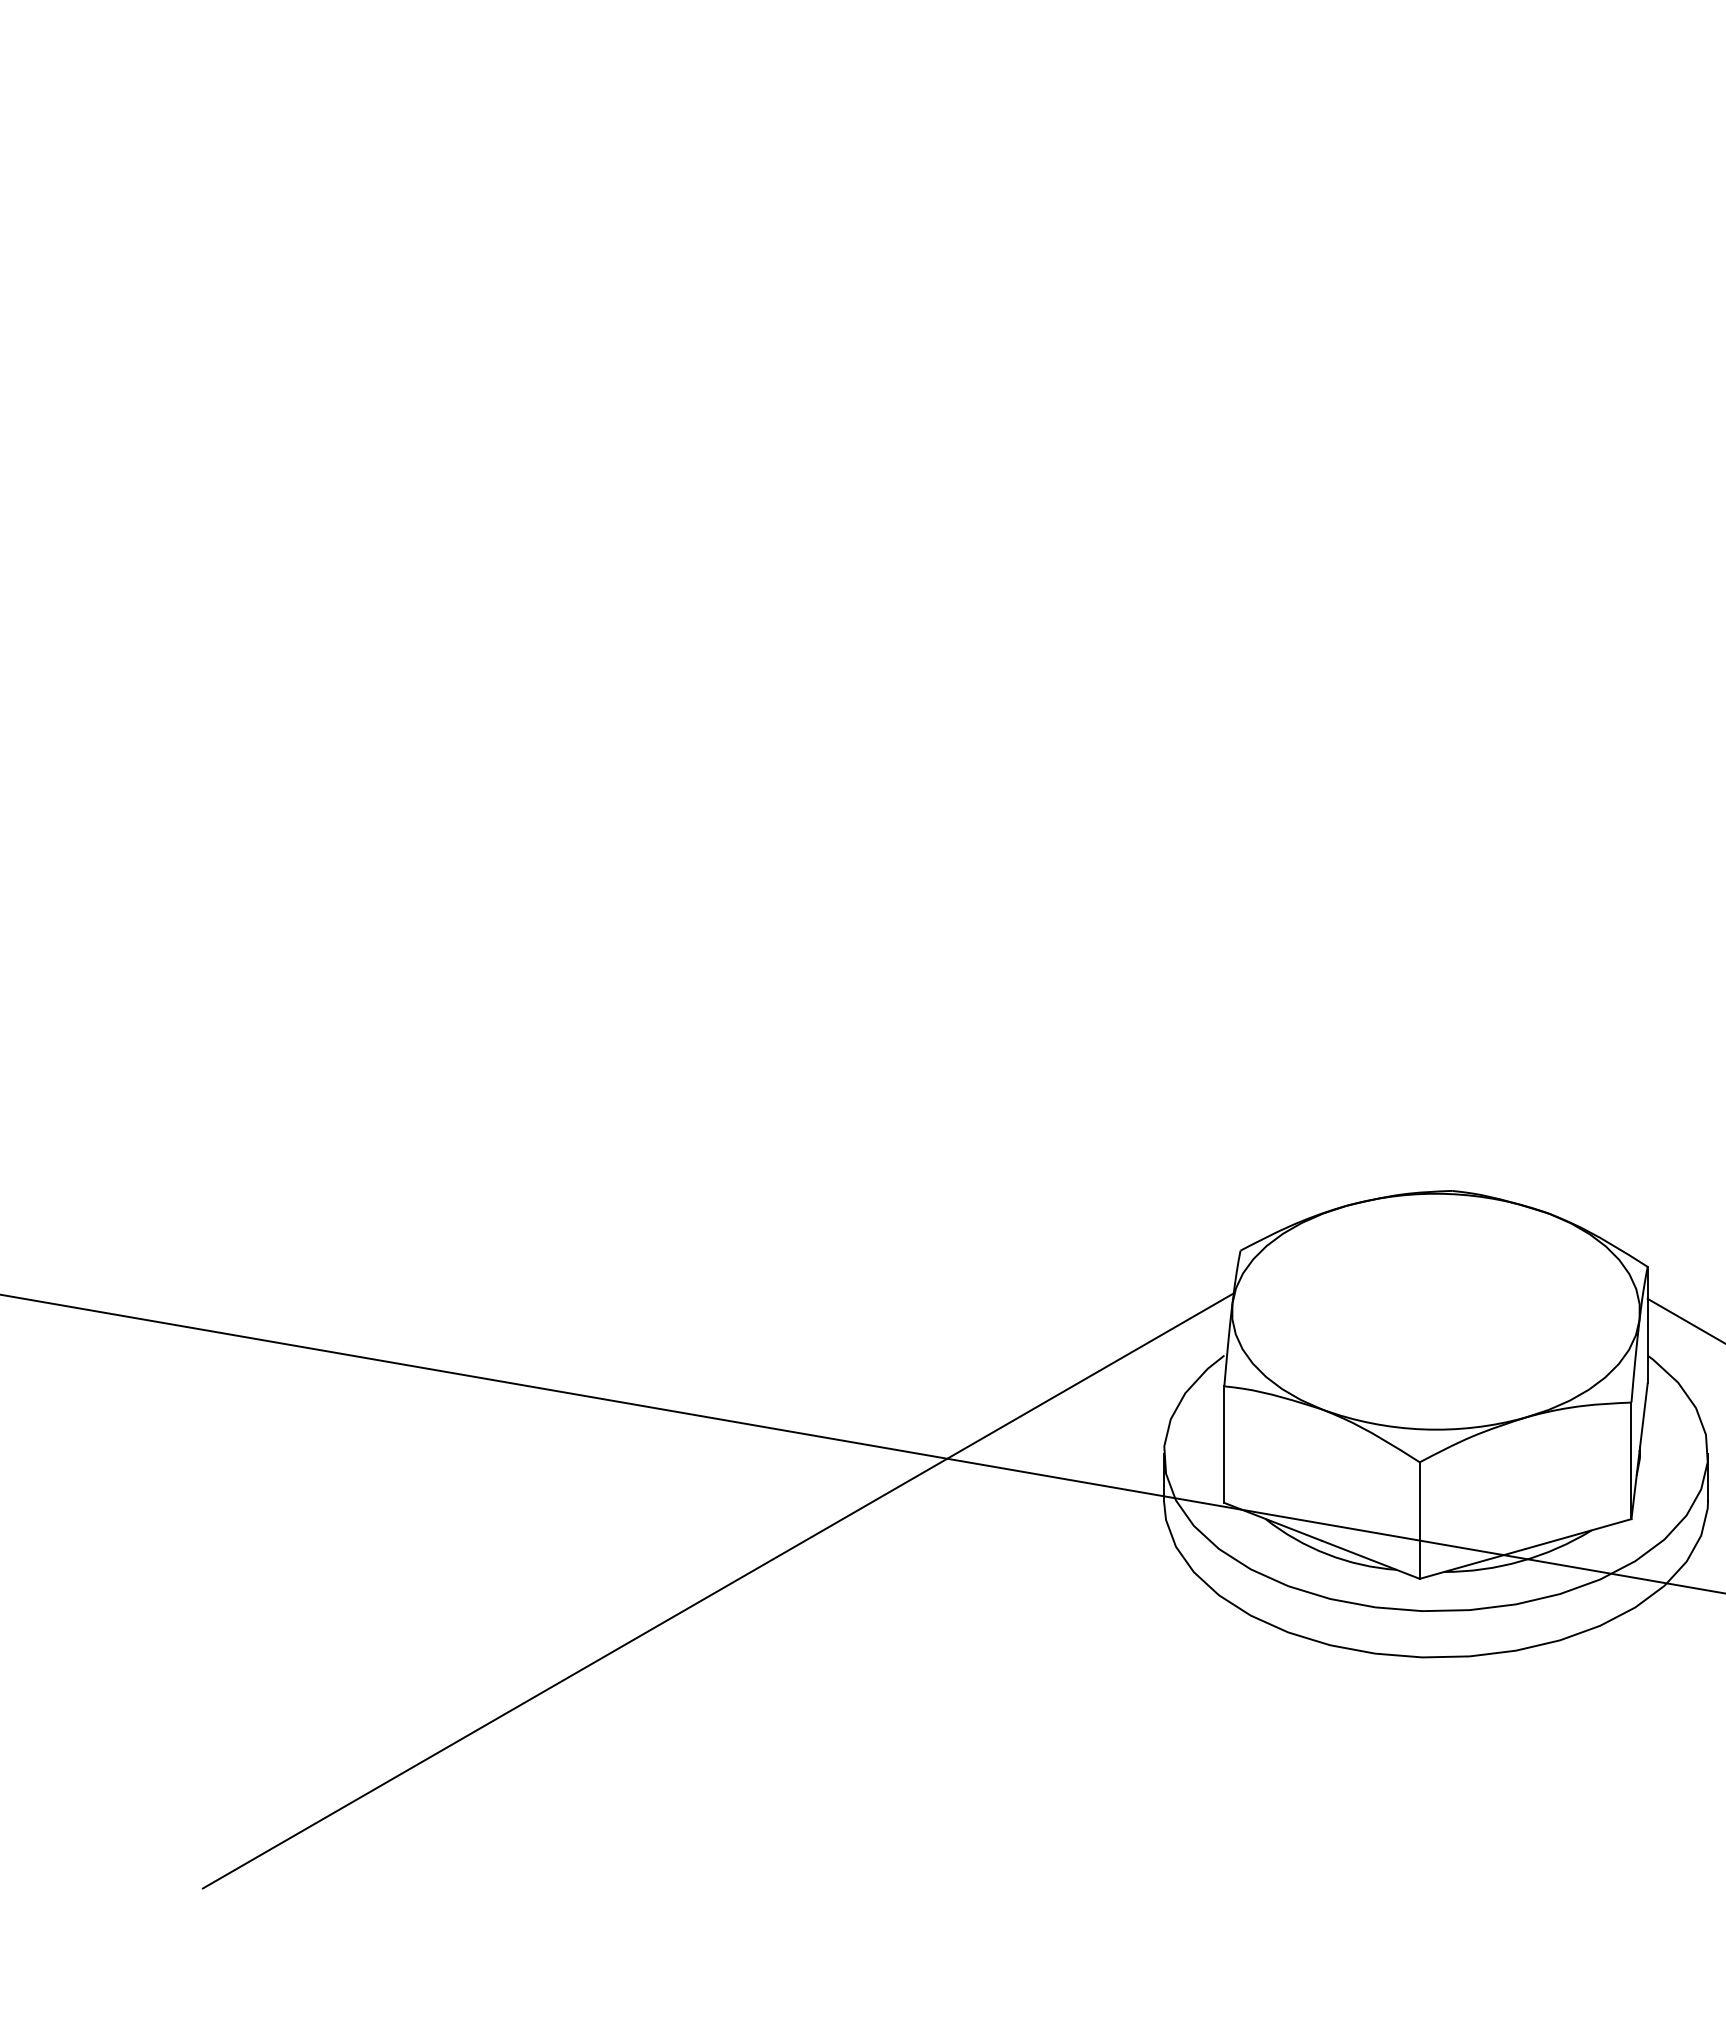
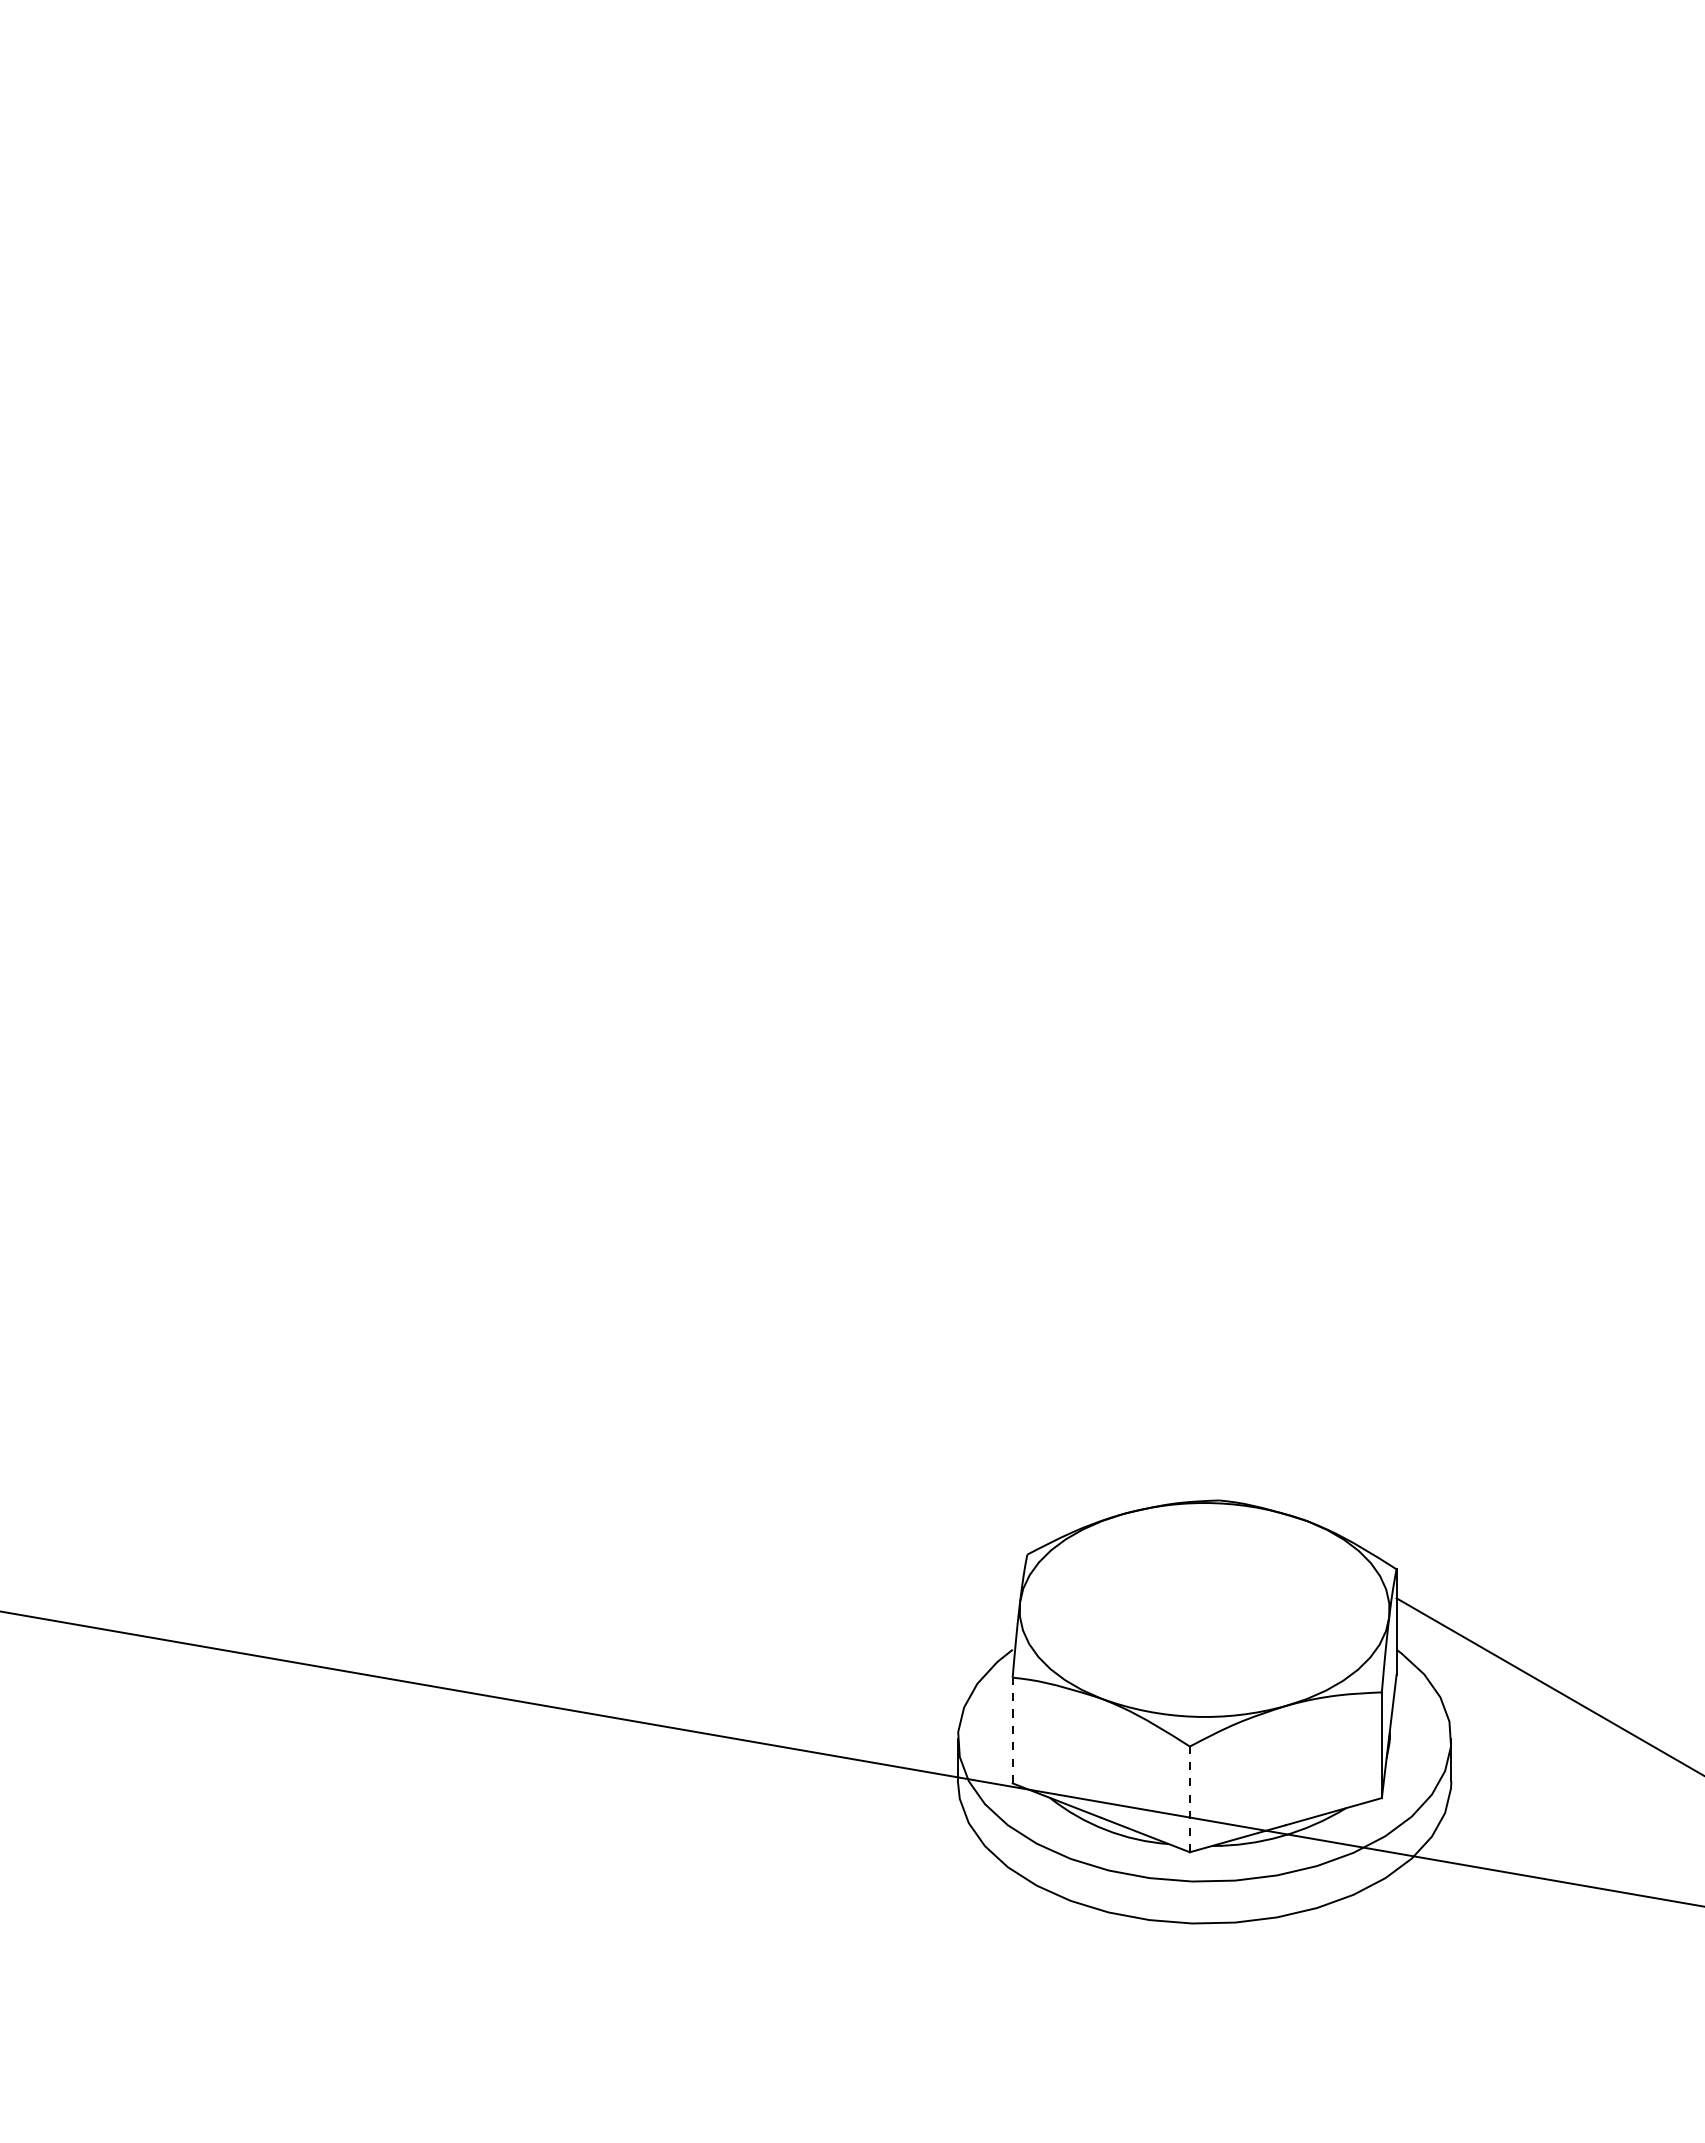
line: (1224, 1444) -> (1012, 1730), solid -> dashed
line: (1419, 1520) -> (1189, 1799), solid -> dashed
line: (718, 1591) -> (553, 1863), removed

